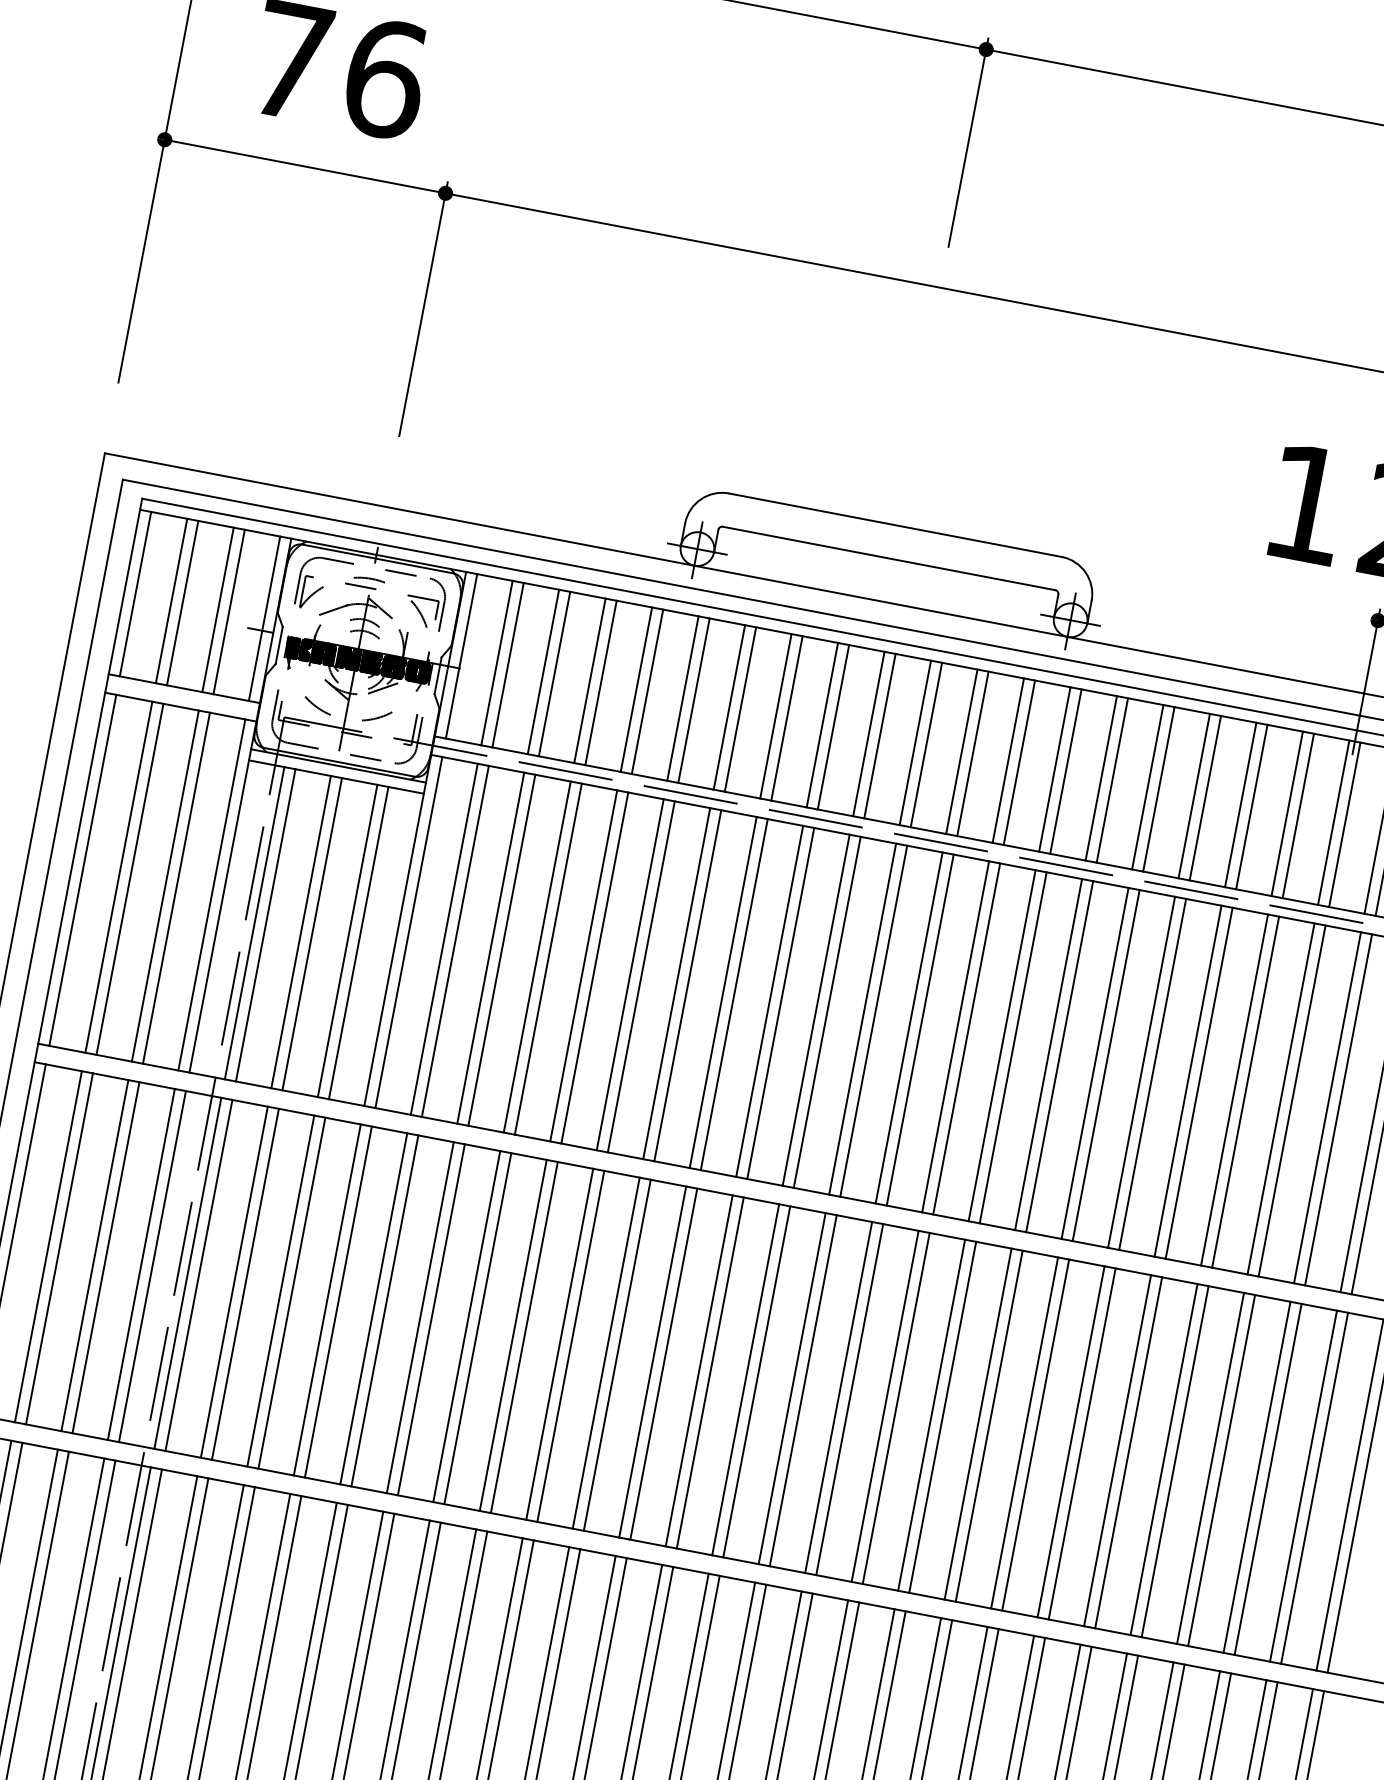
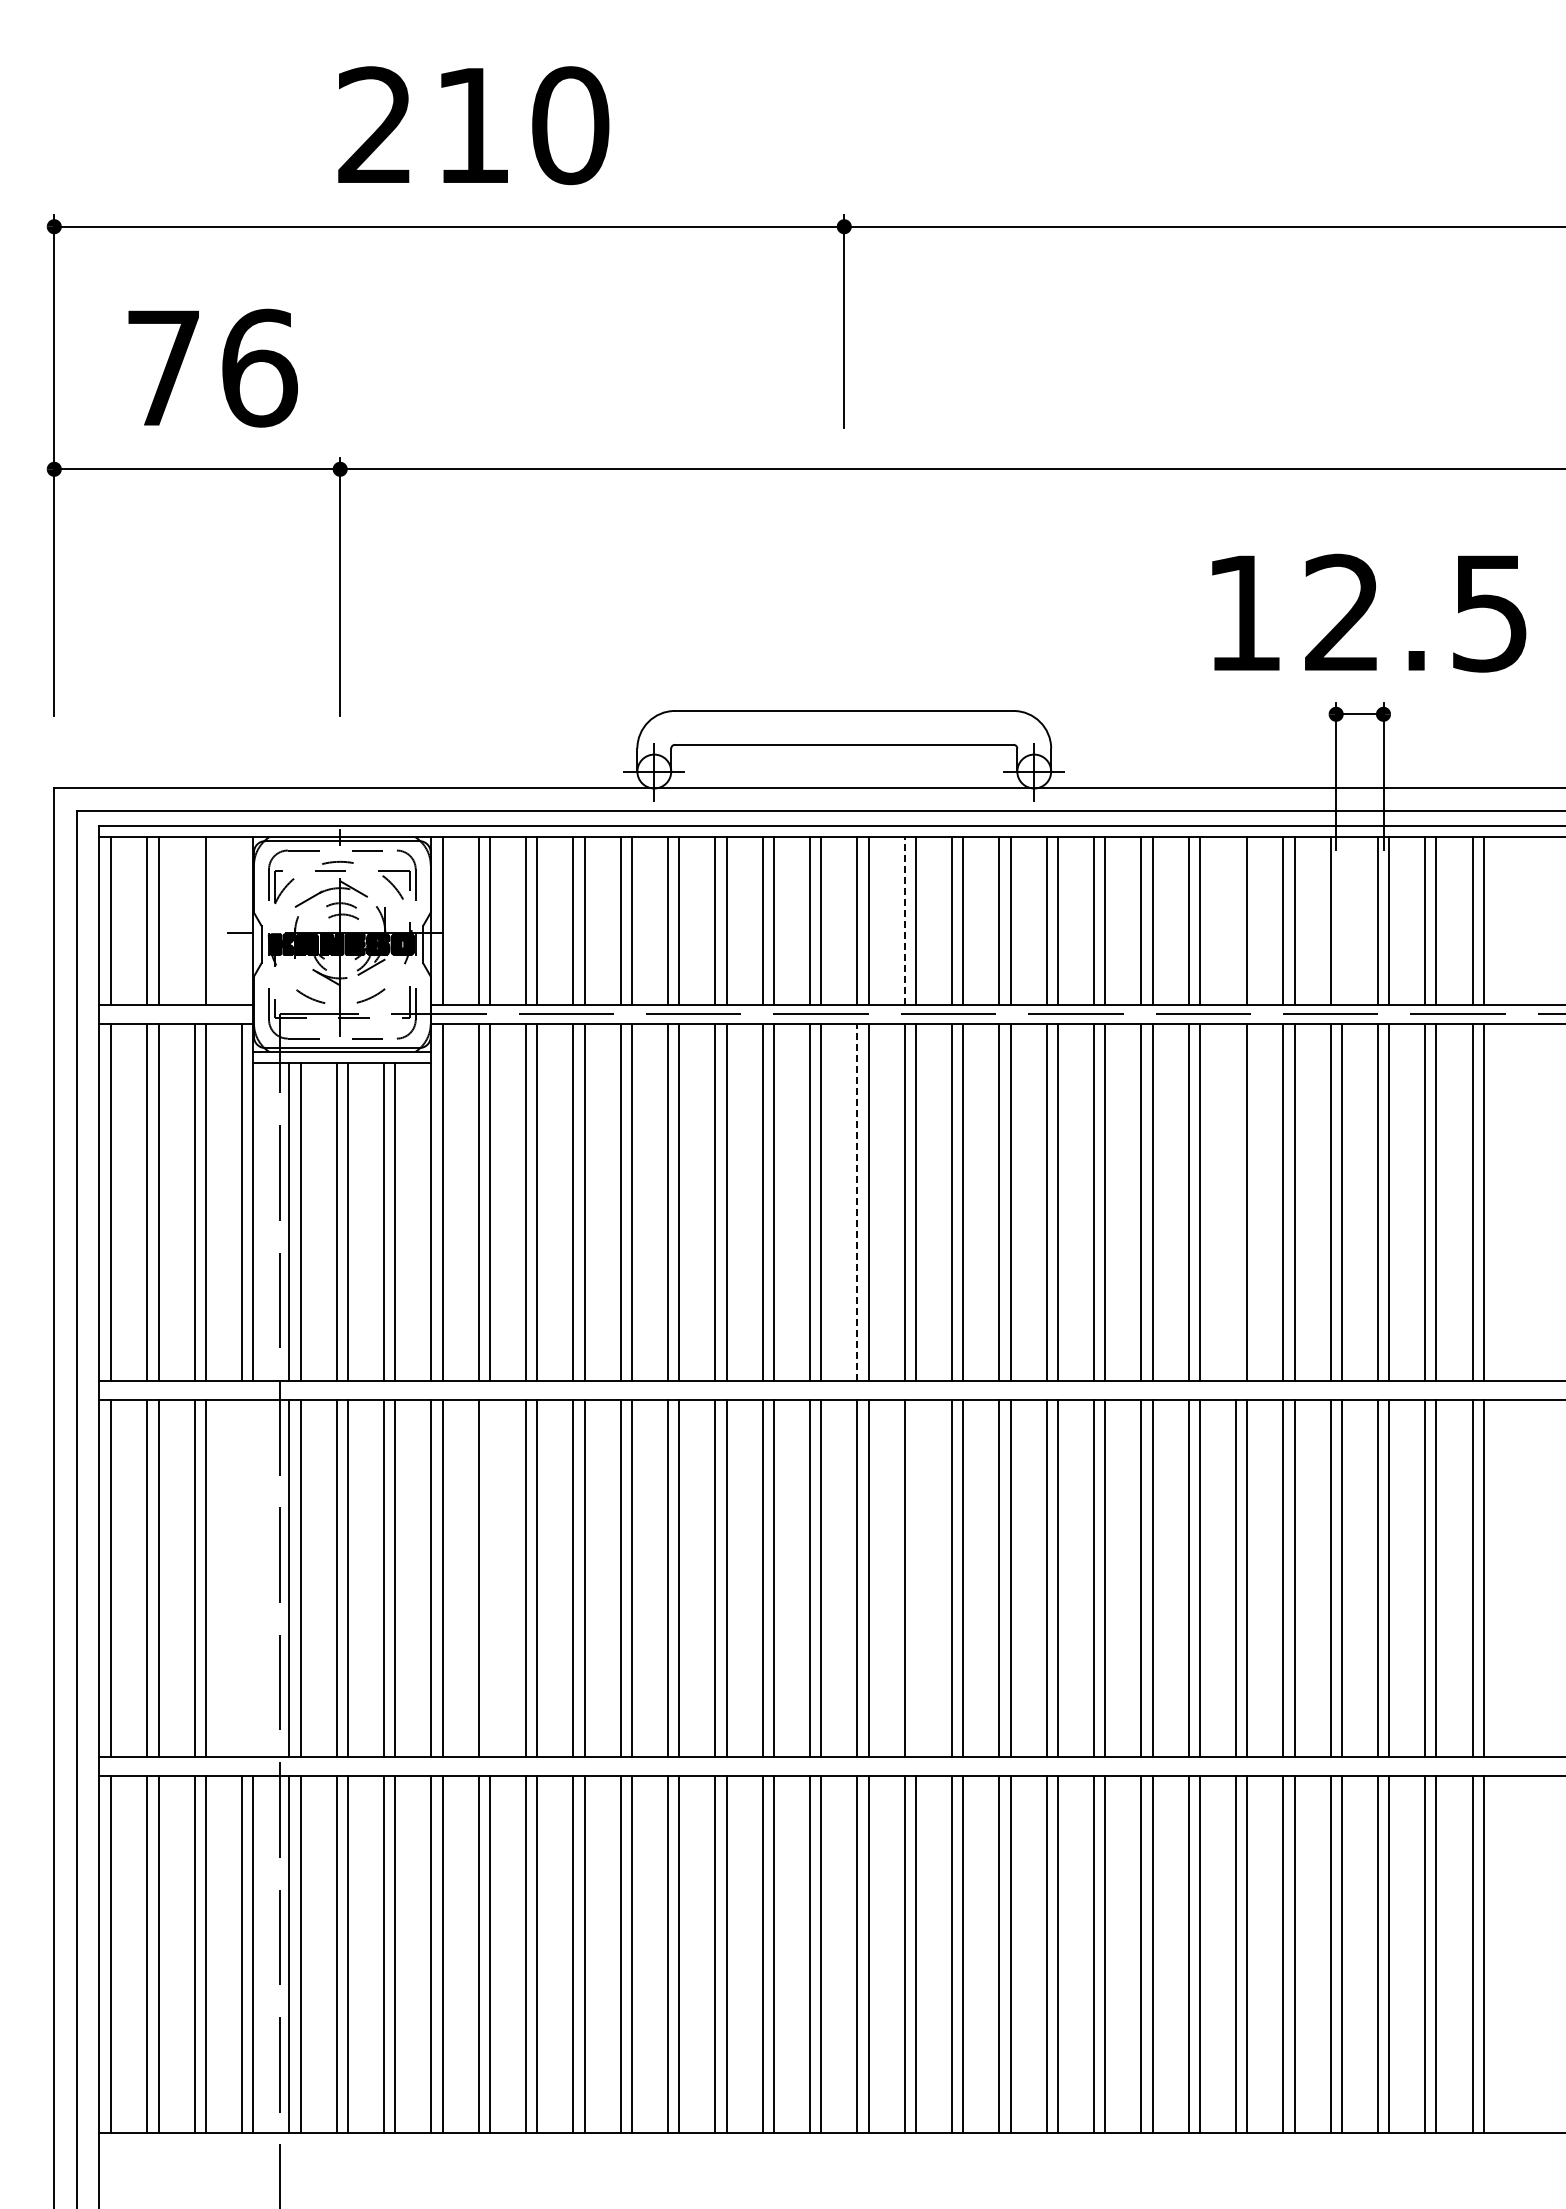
line: (217, 609) -> (194, 920), removed
line: (265, 618) -> (242, 920), removed
line: (915, 743) -> (904, 921), solid -> dashed
line: (1240, 804) -> (1235, 920), removed
line: (1344, 824) -> (1341, 920), removed
line: (816, 1010) -> (857, 1202), solid -> dashed
line: (1187, 1080) -> (1235, 1201), removed
line: (141, 1264) -> (242, 1578), removed
line: (152, 1266) -> (253, 1578), removed
line: (384, 1310) -> (489, 1578), removed
line: (802, 1390) -> (915, 1578), removed

